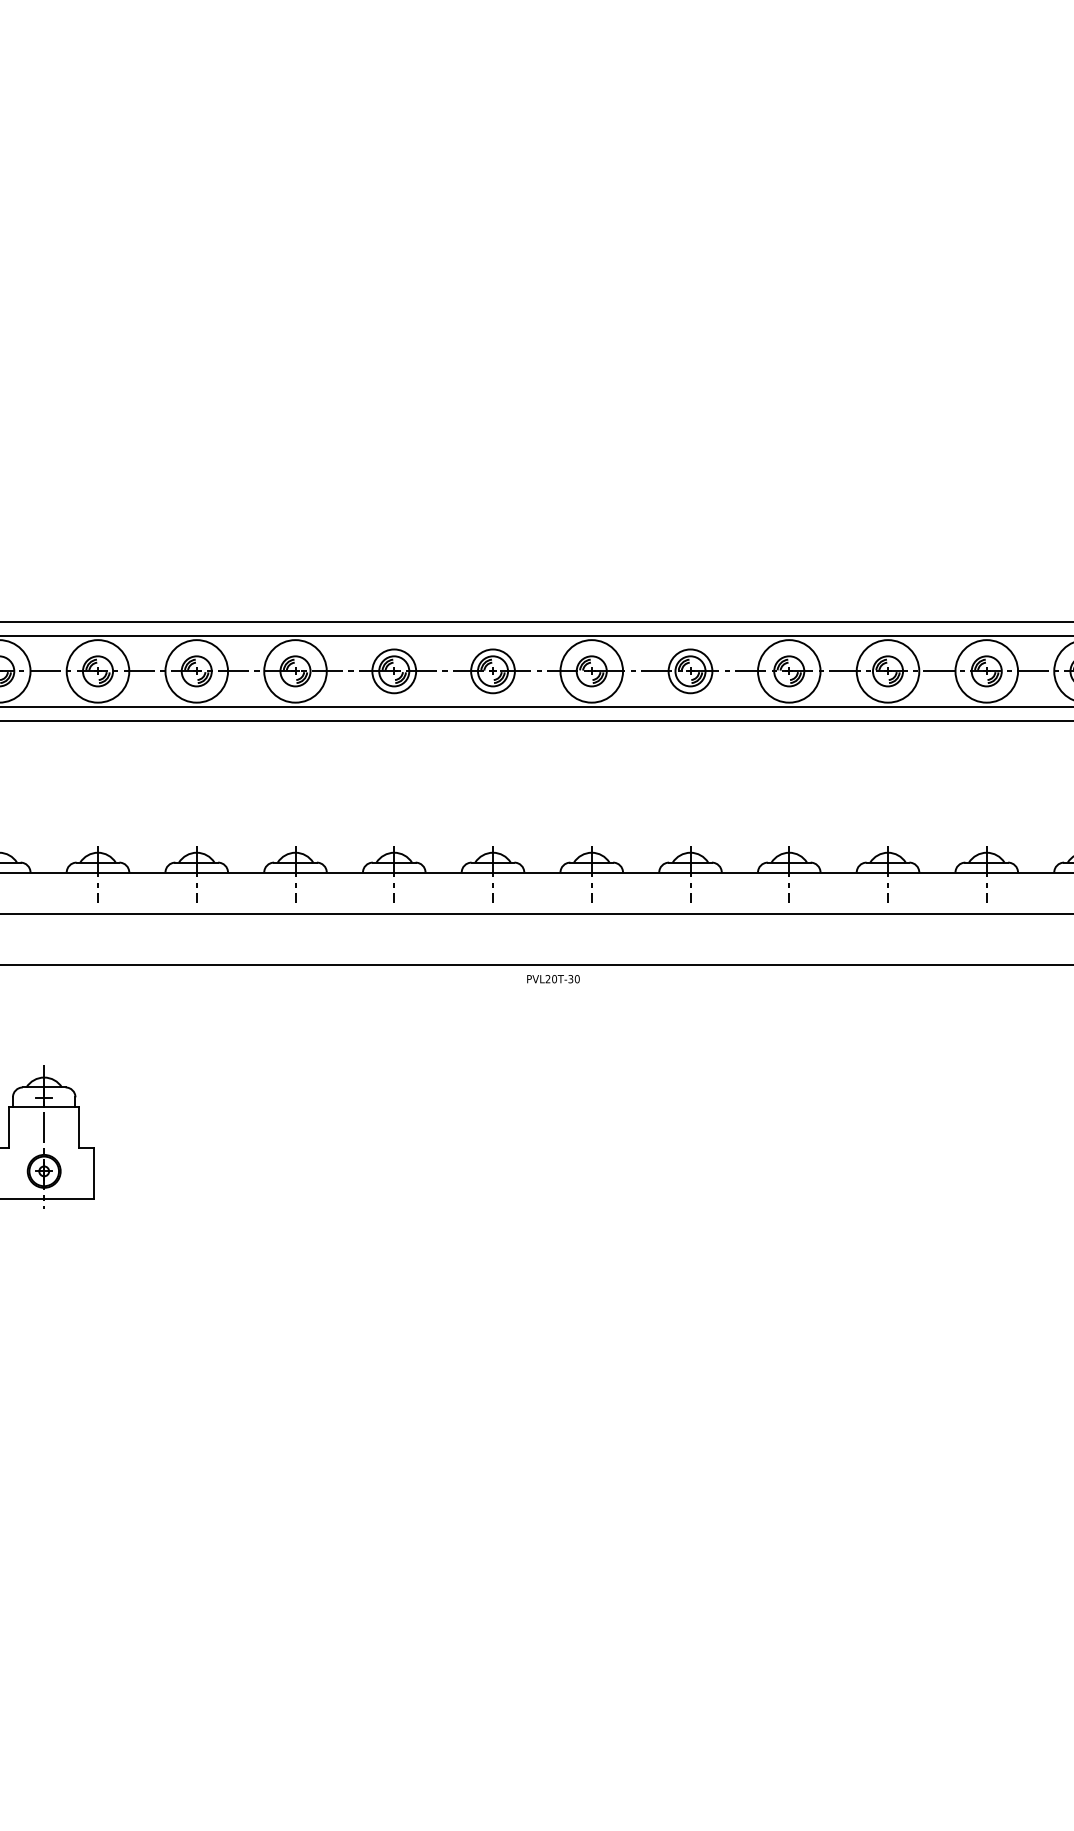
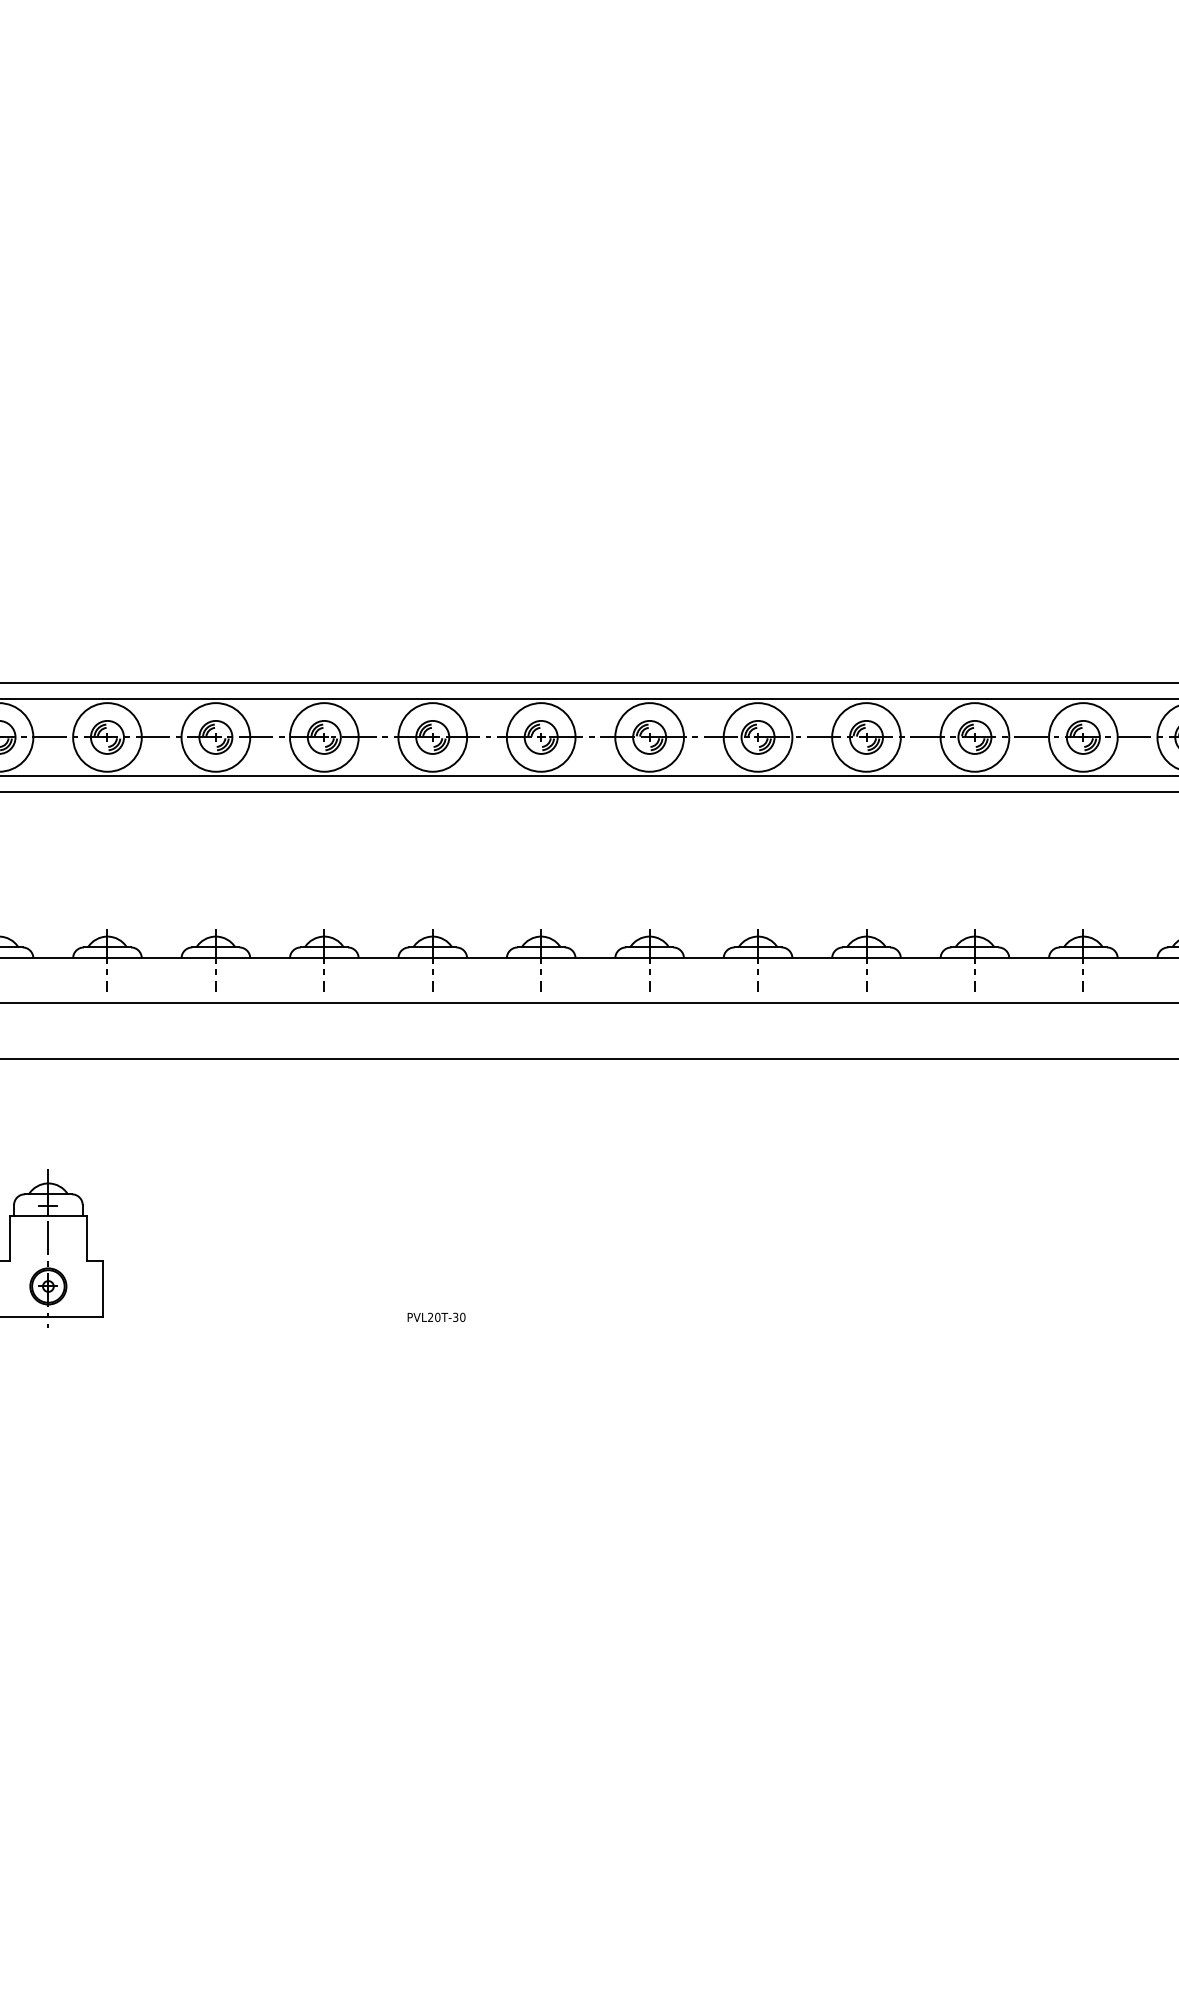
circle: (394, 671) -> (432, 737), size x1.43
circle: (492, 671) -> (540, 737), size x1.43
circle: (689, 671) -> (757, 737), size x1.43
text: (553, 978) -> (436, 1316), moved

